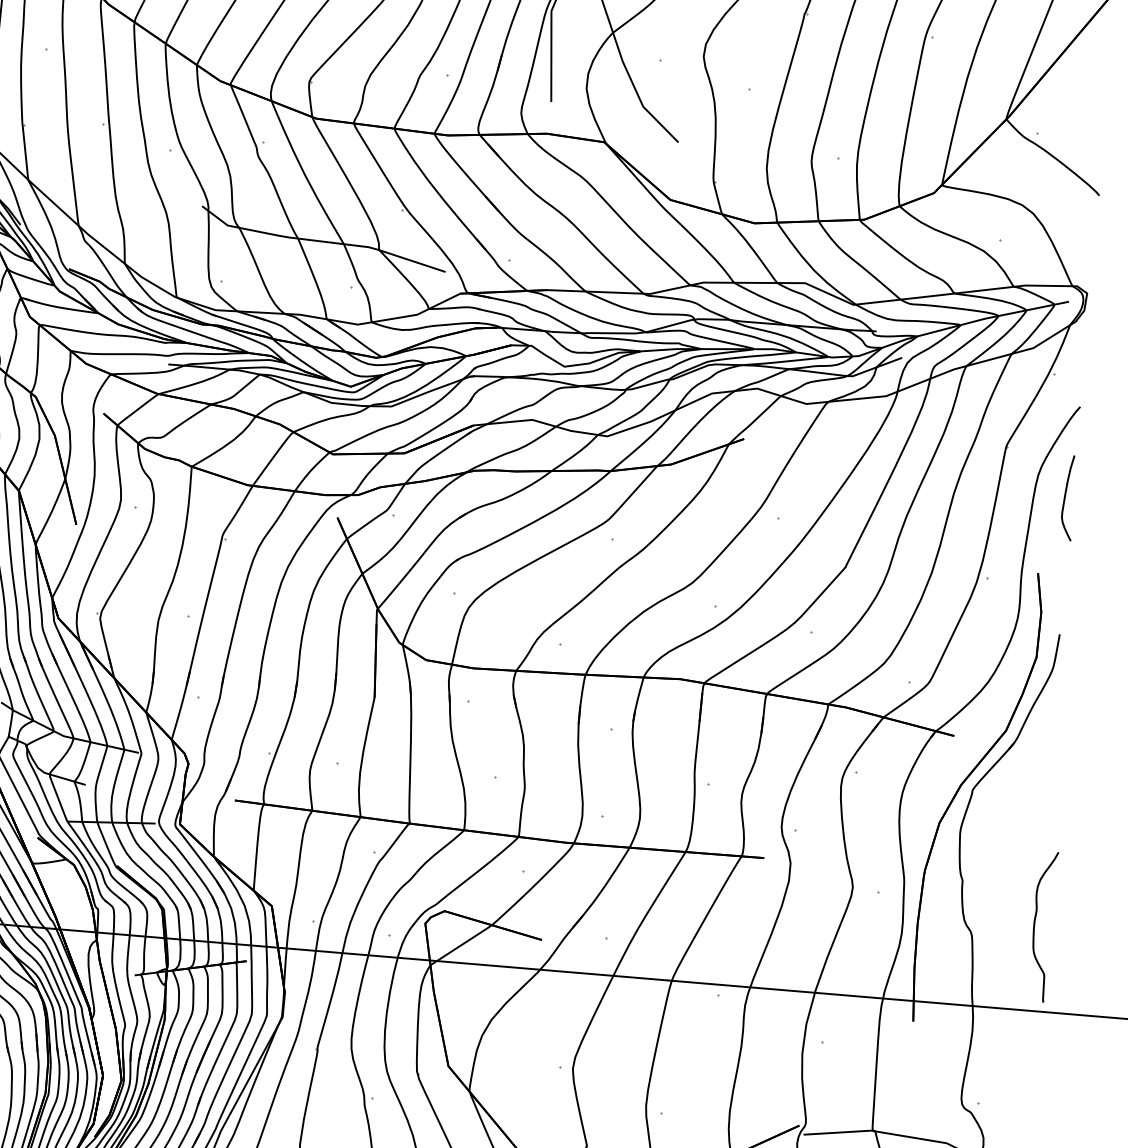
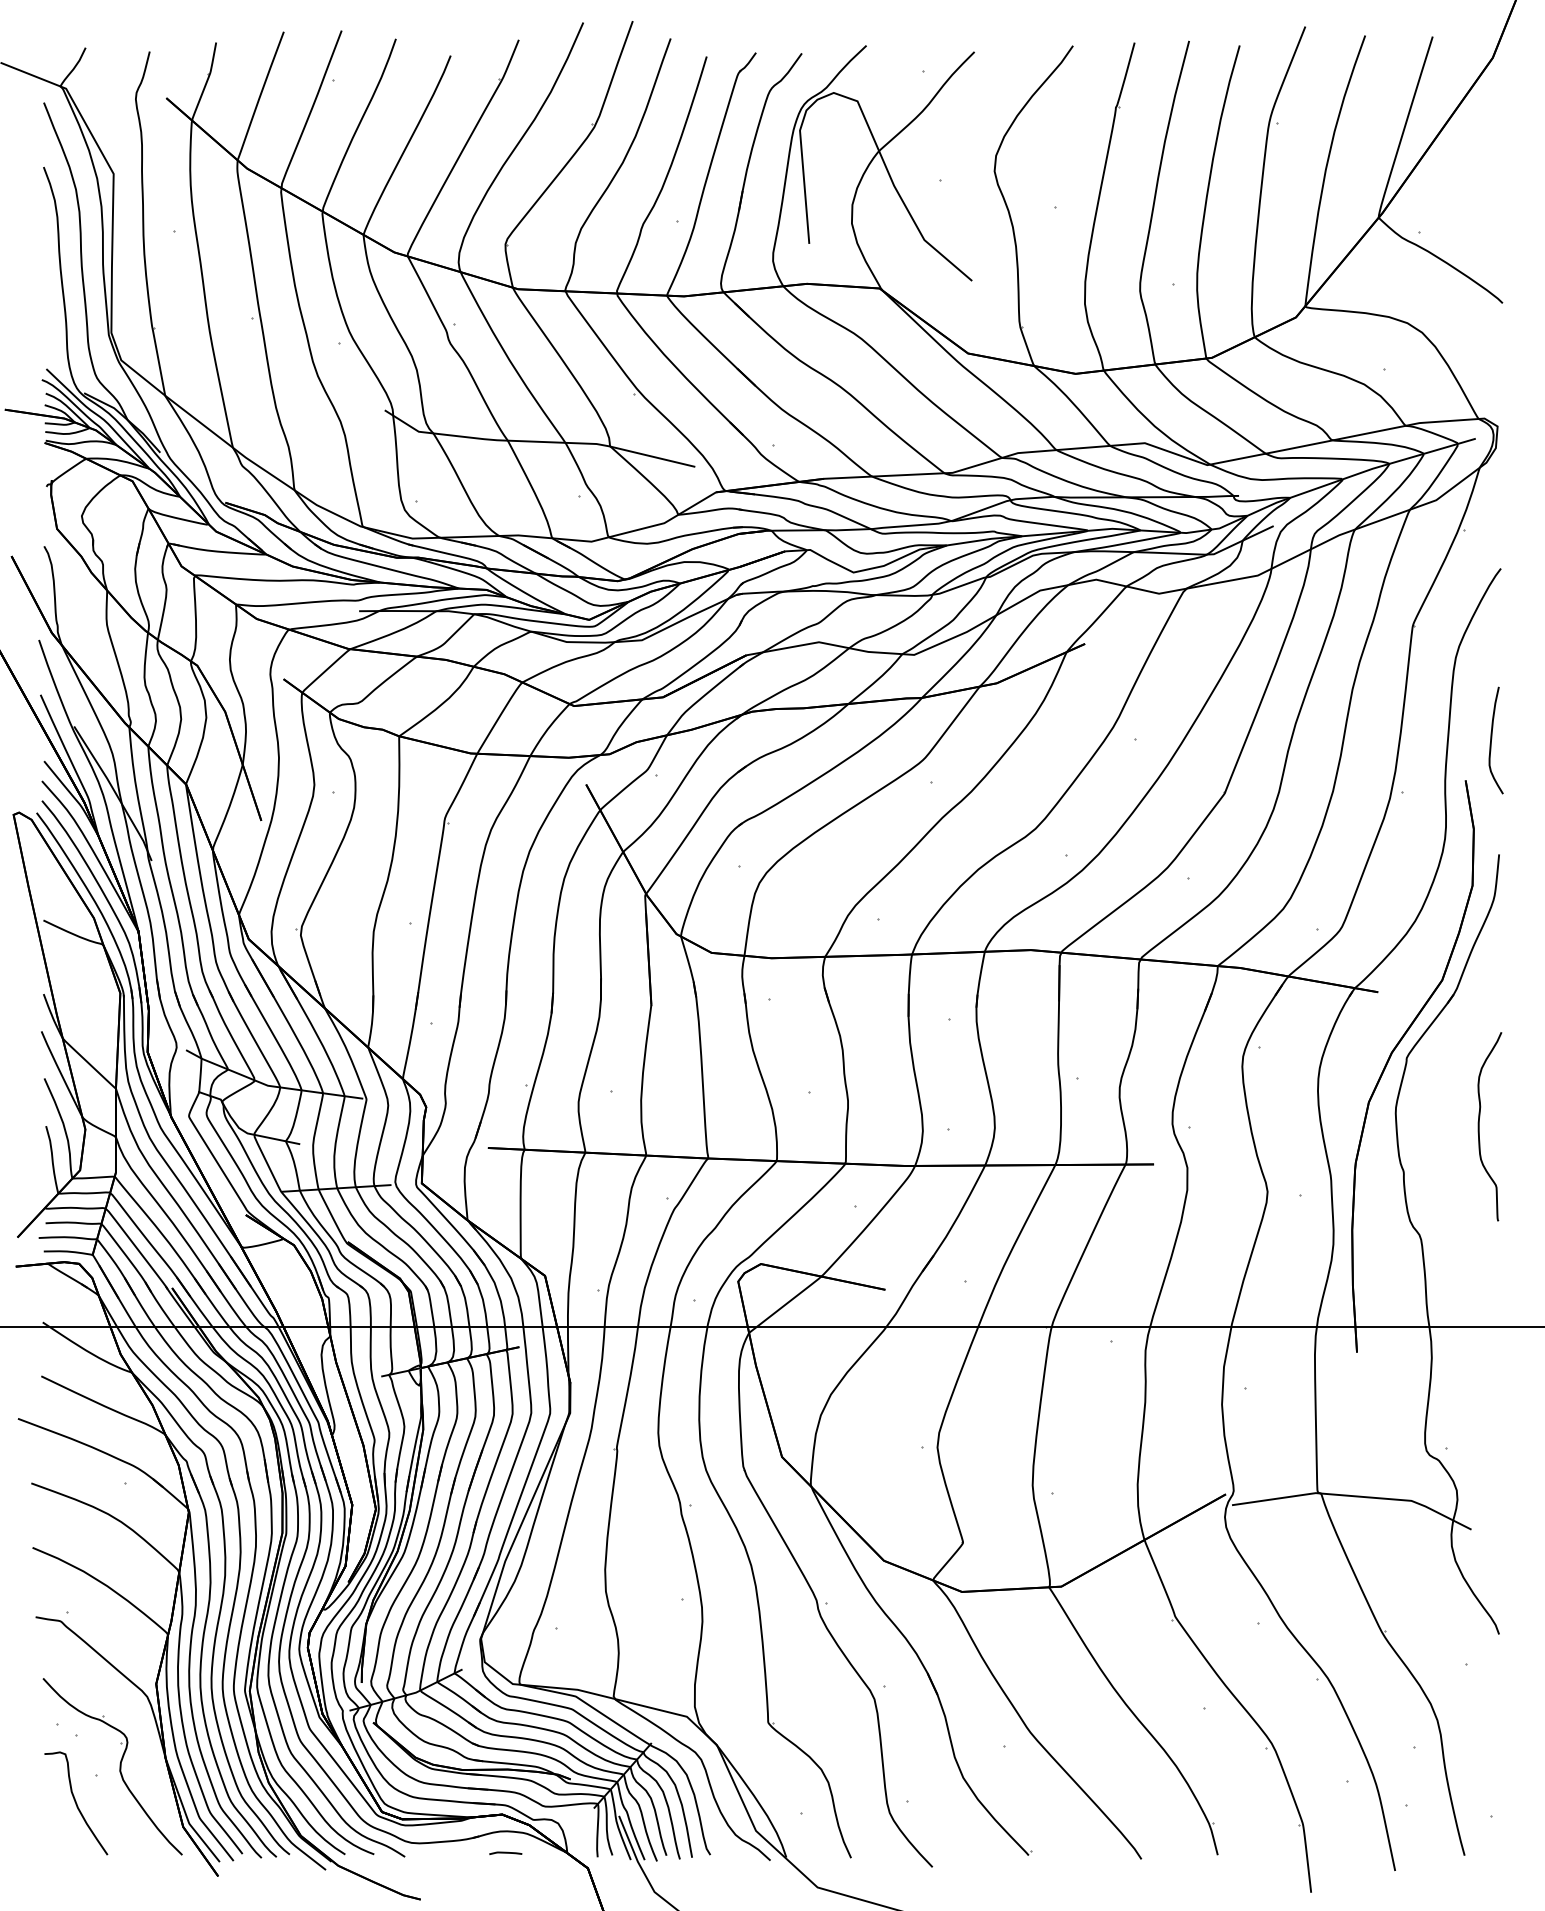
curve: (1066, 496) -> (1492, 738), moved
curve: (1034, 925) -> (1479, 1126), moved

